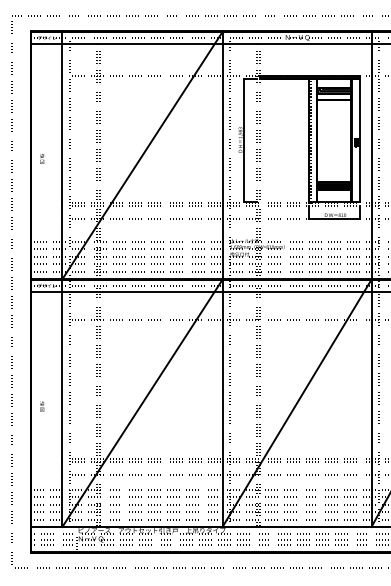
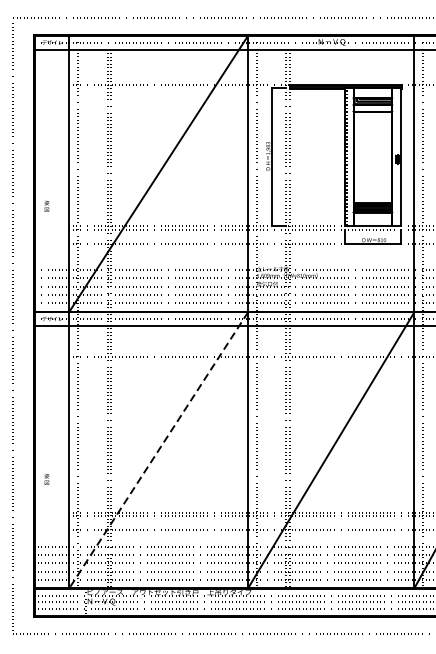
text: (42, 158) -> (47, 205), moved
line: (142, 403) -> (158, 450), solid -> dashed
text: (42, 406) -> (47, 479), moved

